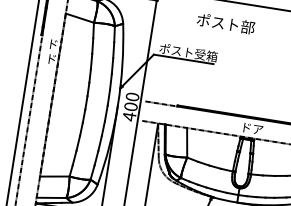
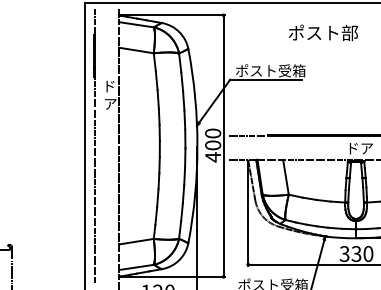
text: (226, 23) -> (323, 32), moved
text: (51, 58) -> (110, 103), ド -> ア

